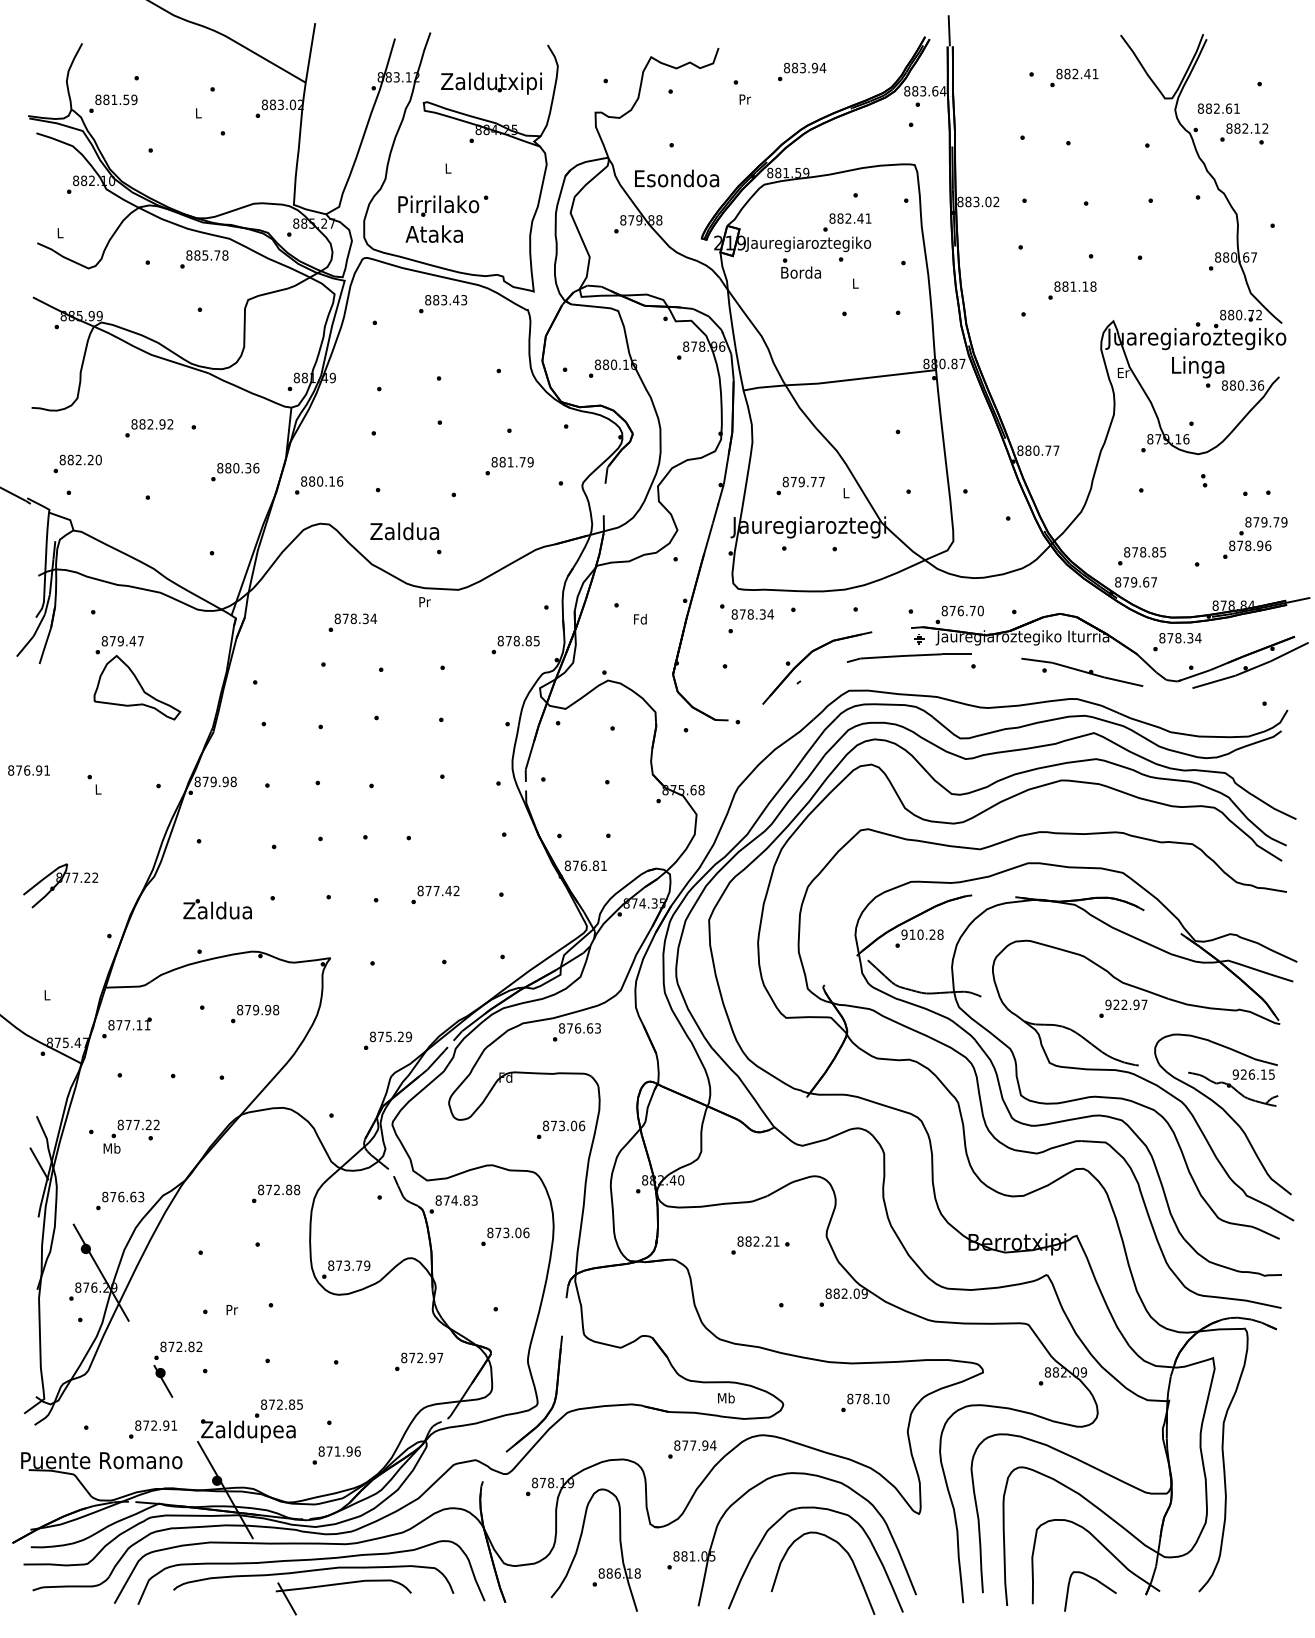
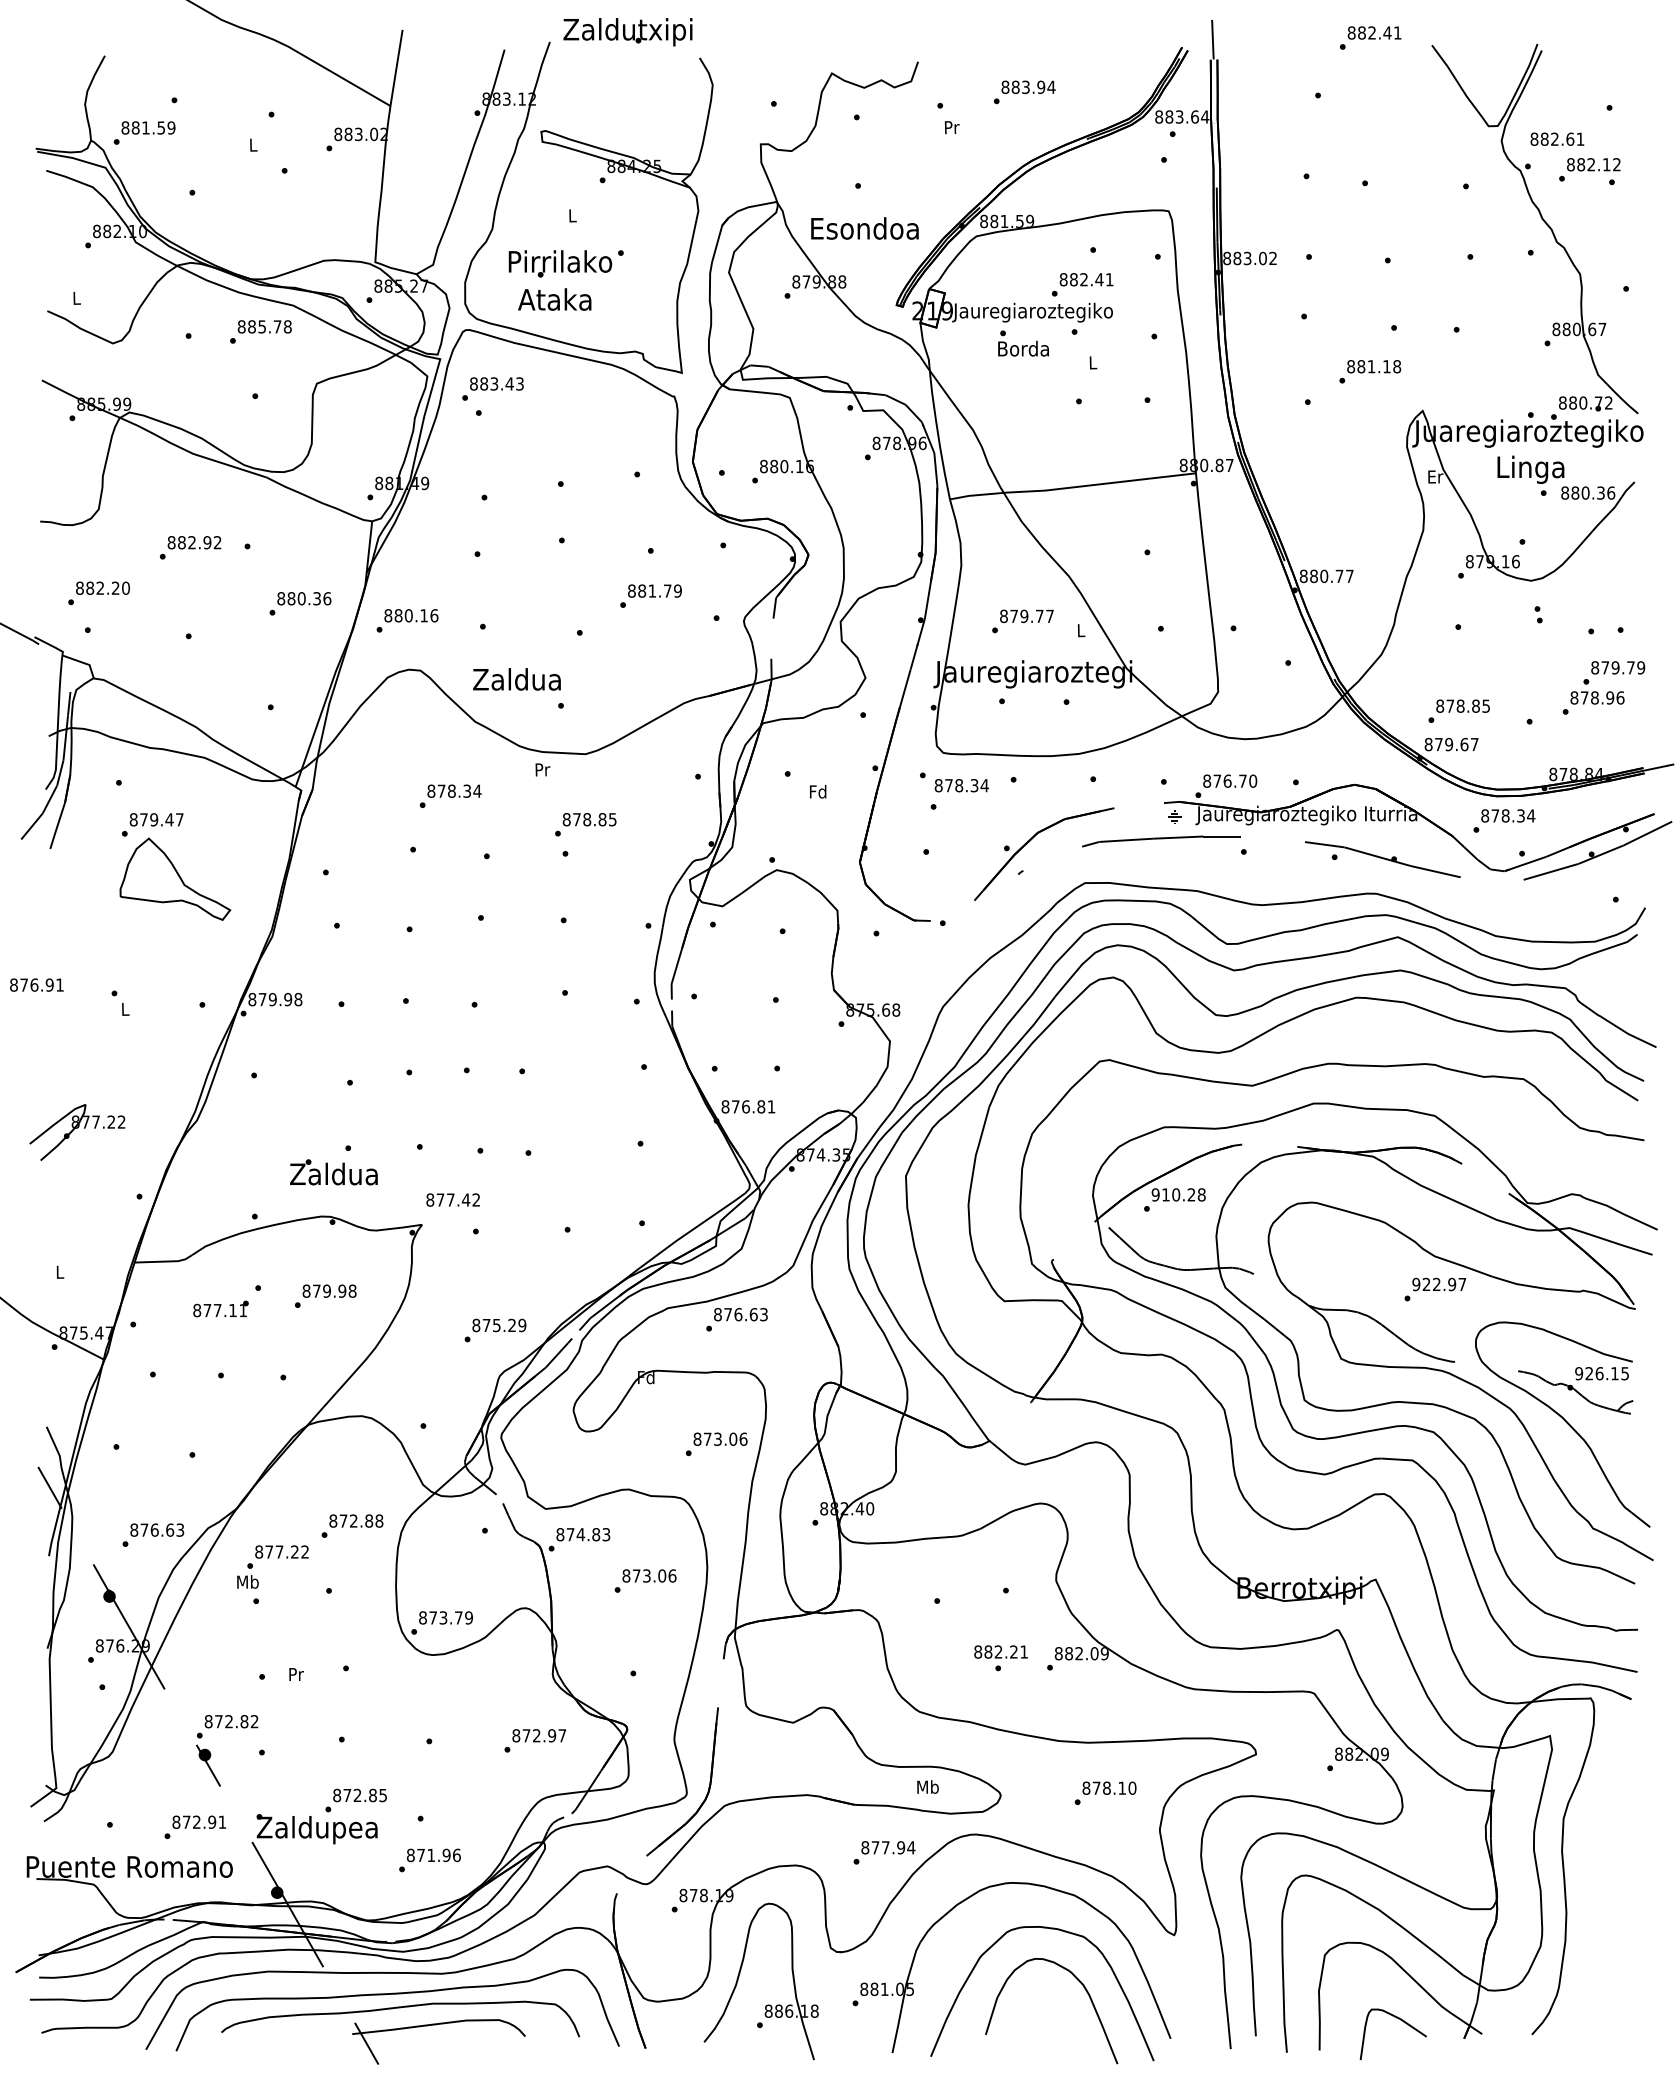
text: (1074, 77) -> (1370, 37), moved
text: (491, 83) -> (627, 32), moved
text: (442, 303) -> (492, 388), moved
text: (515, 644) -> (585, 824), moved
text: (438, 890) -> (452, 1199), moved
text: (217, 909) -> (333, 1172), moved
text: (129, 1023) -> (220, 1308), moved
text: (131, 1136) -> (272, 1566), moved
text: (758, 1241) -> (1000, 1651), moved

